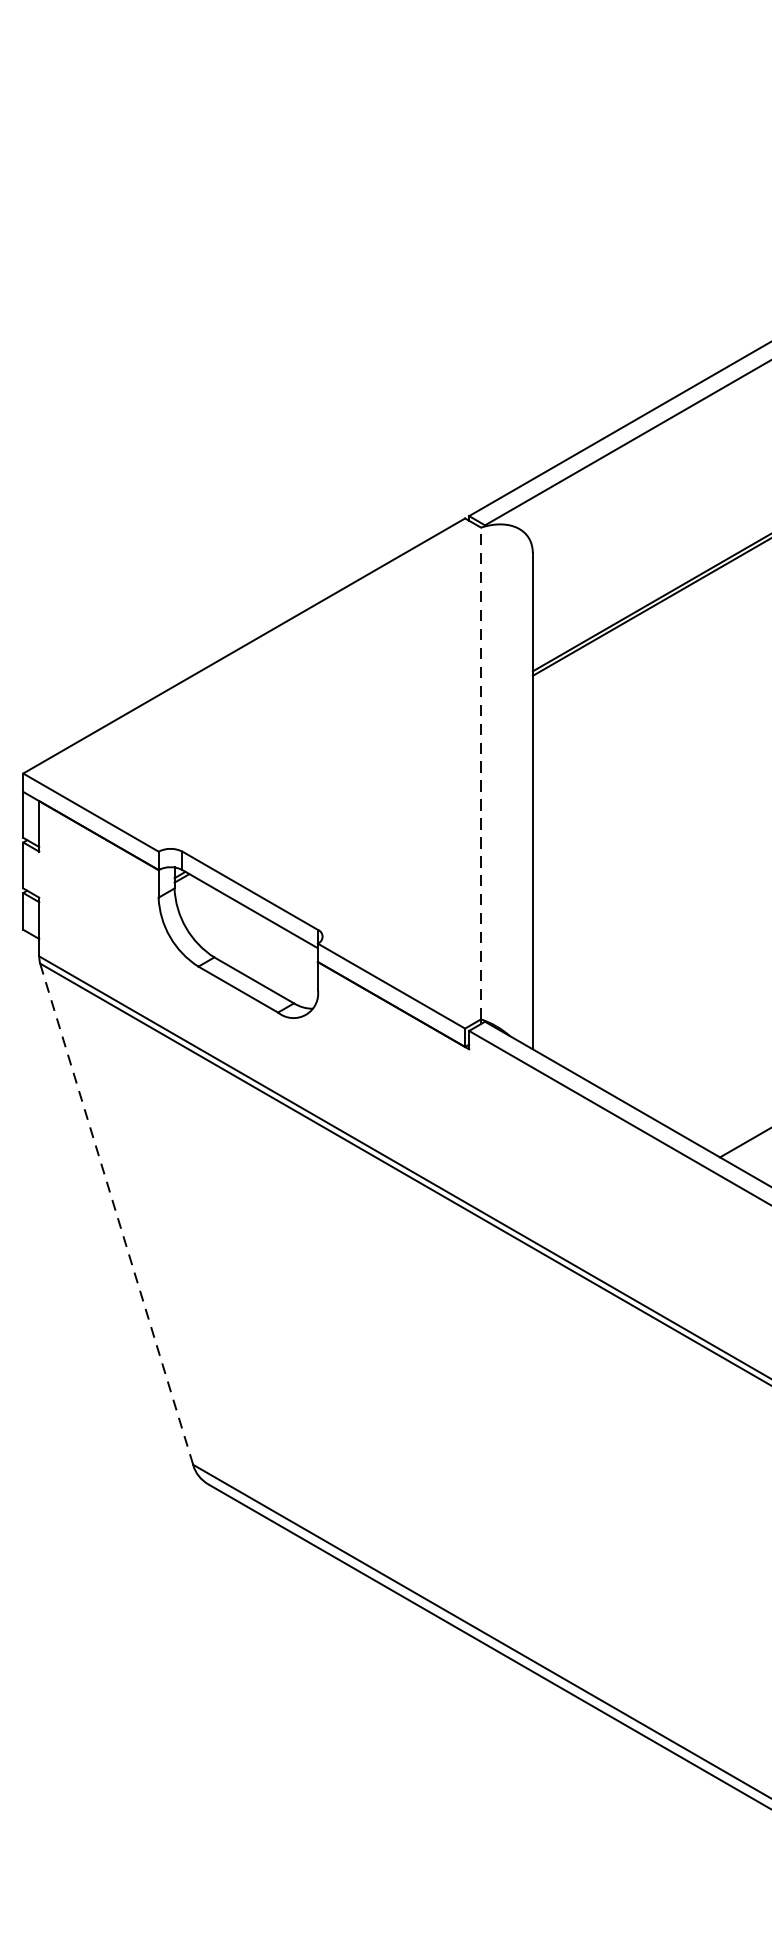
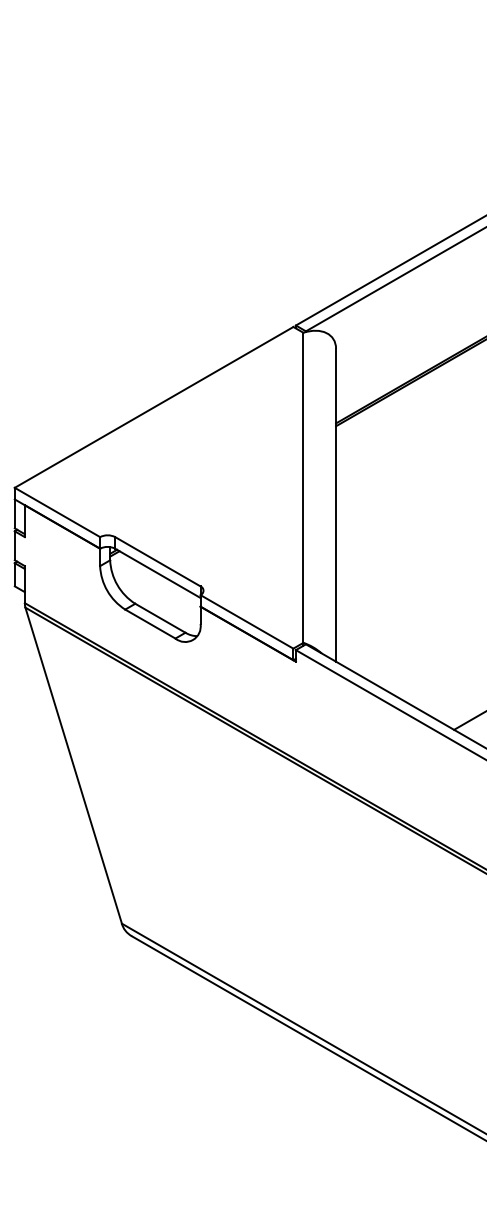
line: (481, 773) -> (303, 487), dashed -> solid
line: (116, 1213) -> (73, 765), dashed -> solid

